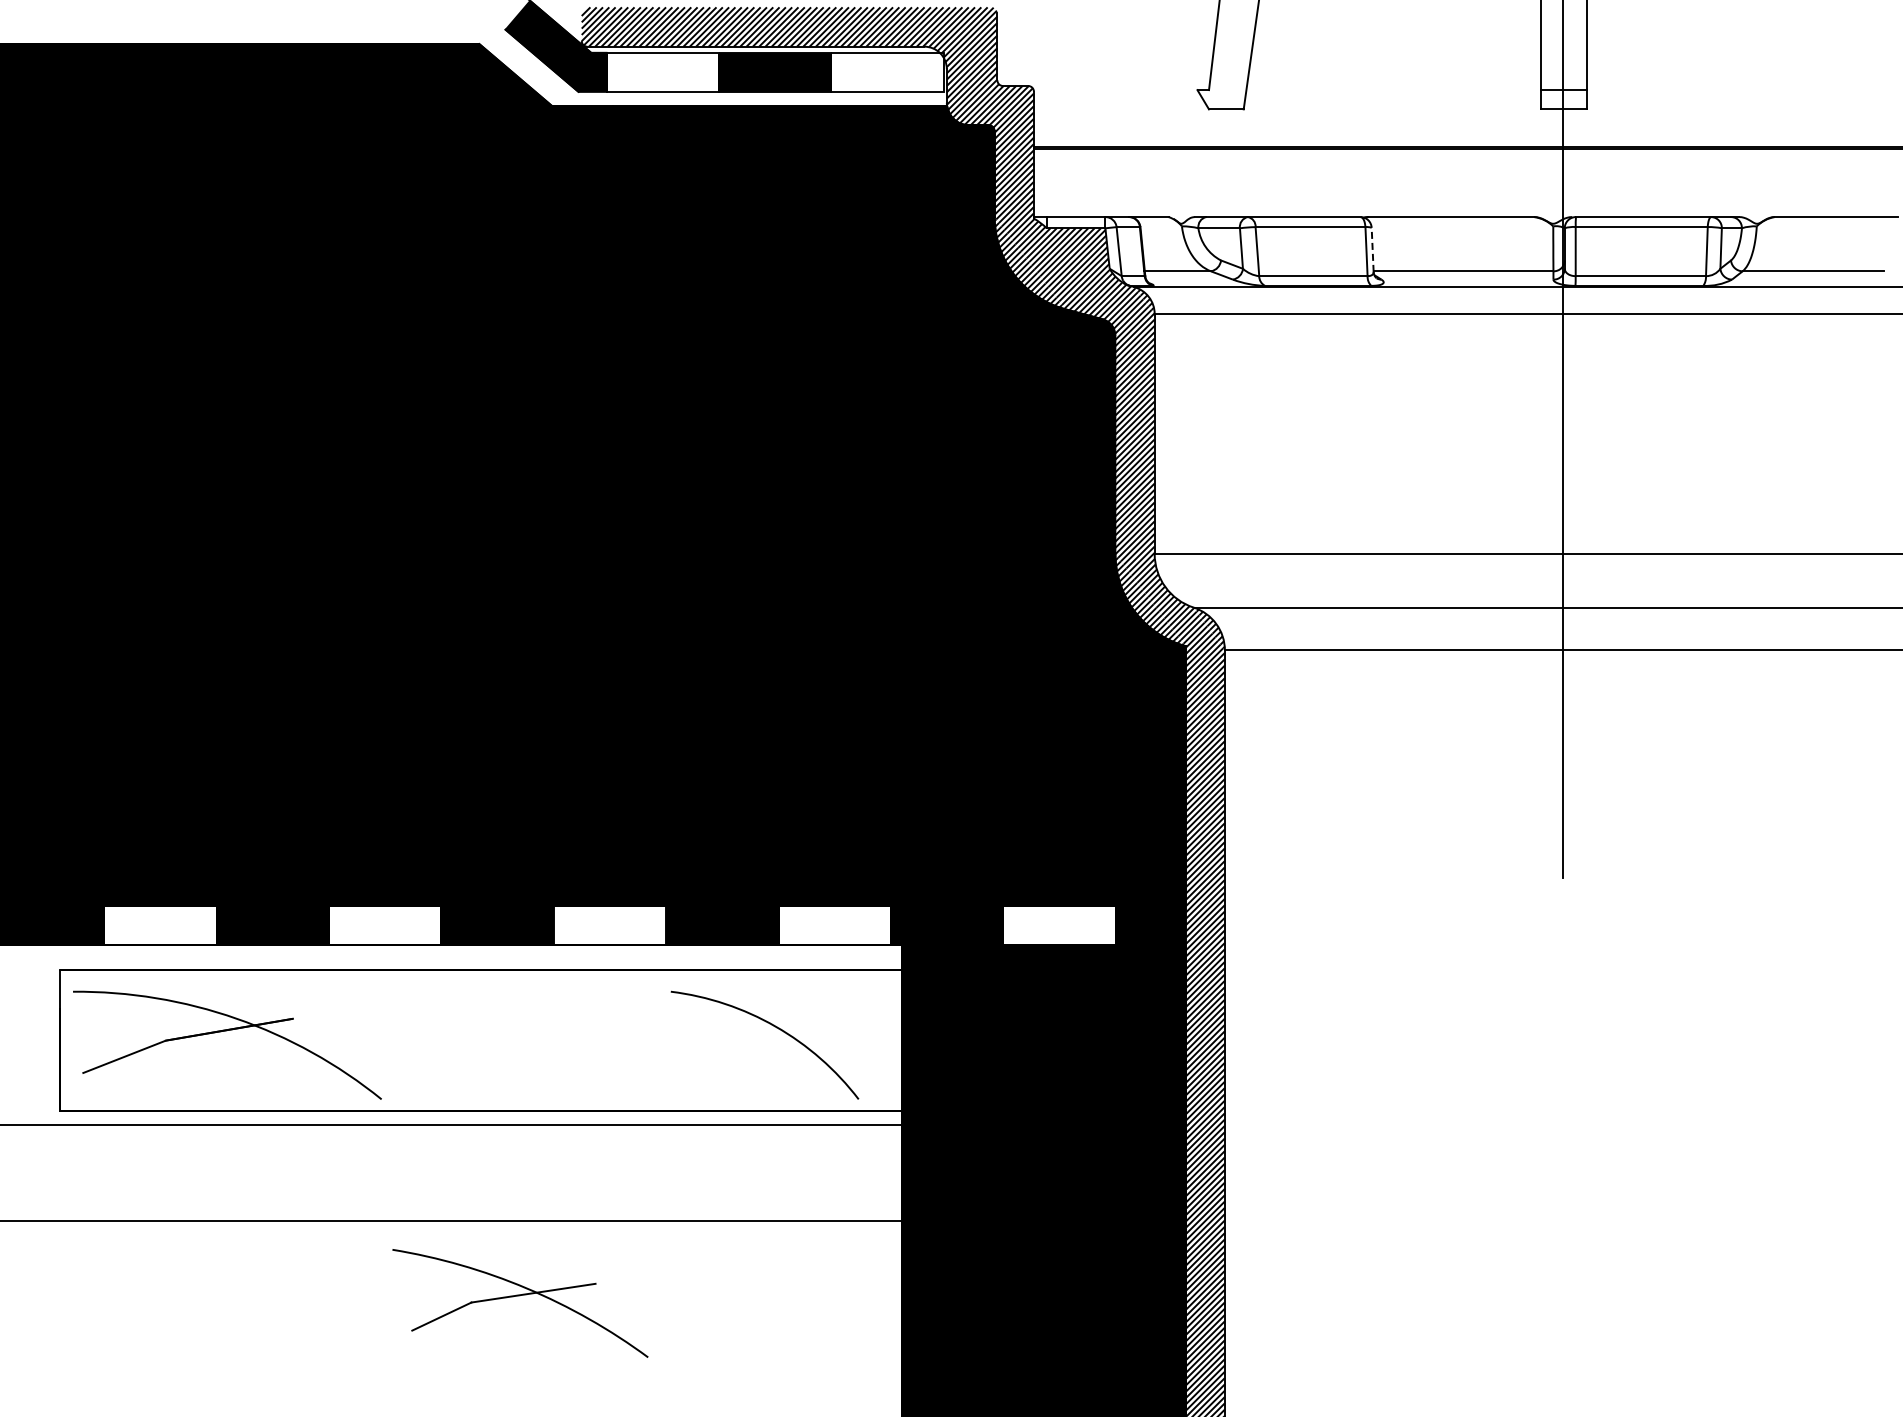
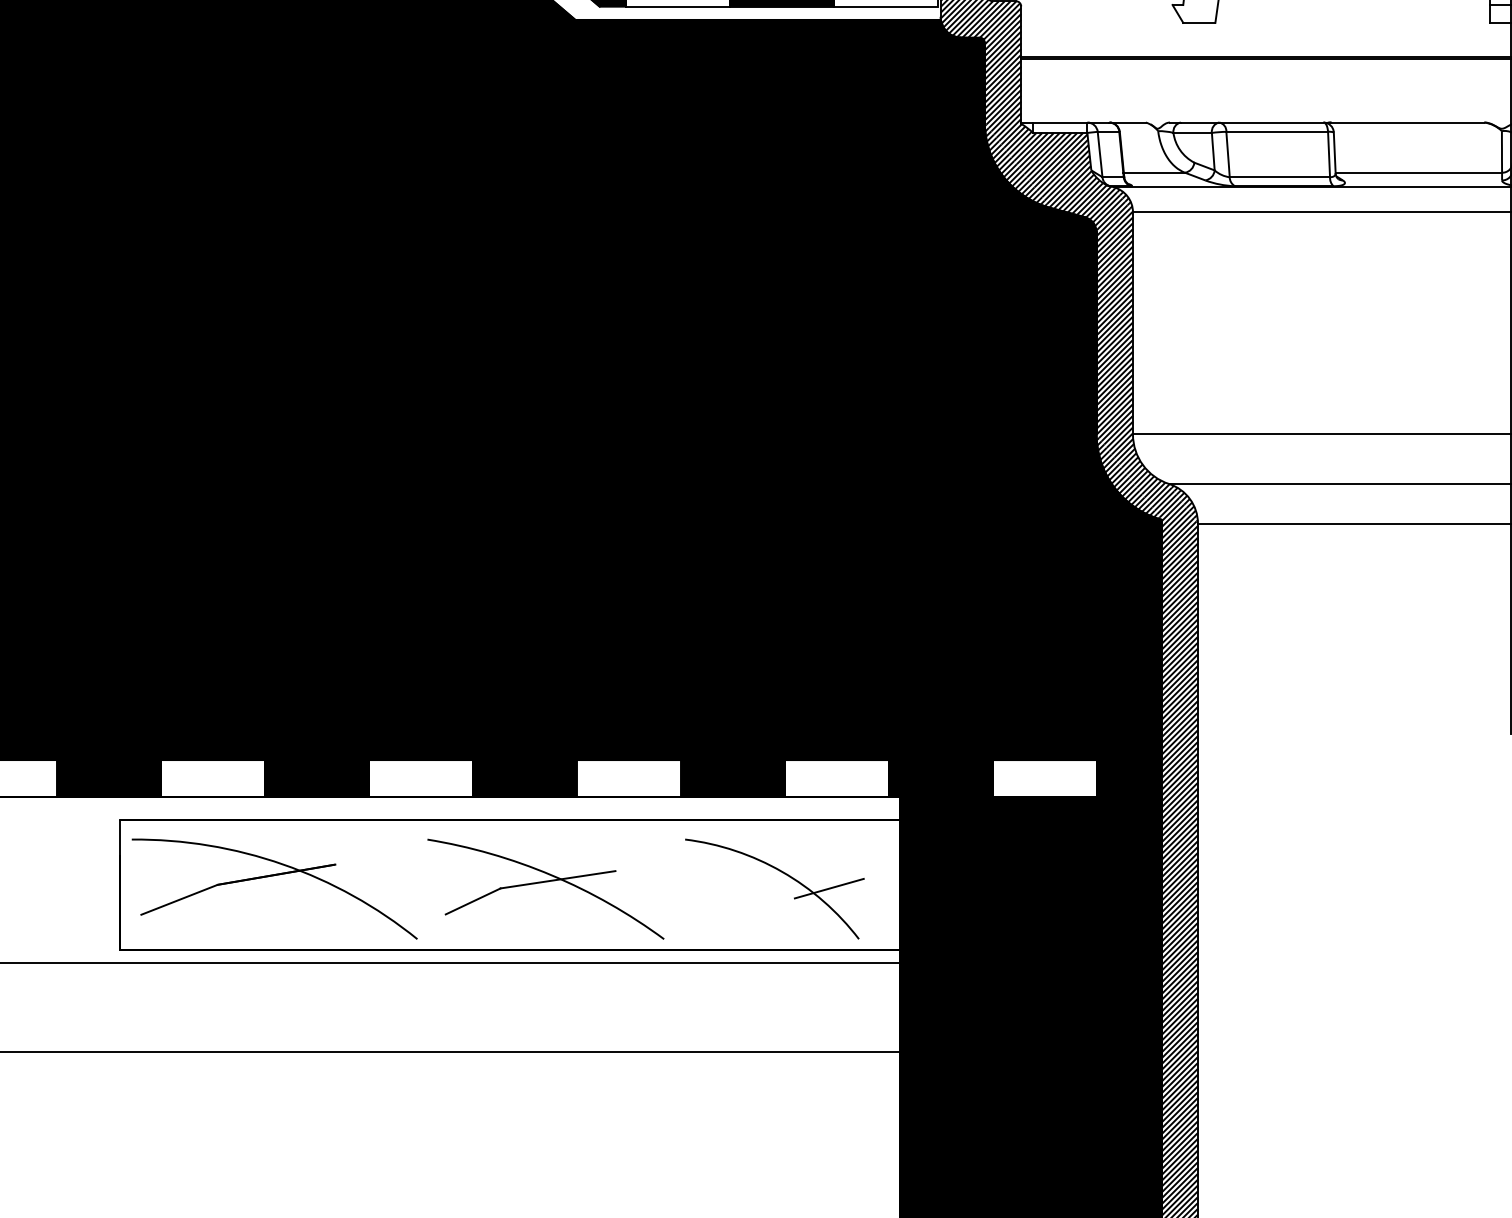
line: (1372, 249) -> (1334, 152), dashed -> solid
line: (826, 1044) -> (829, 888), added
part: (519, 1296) -> (545, 882), moved

